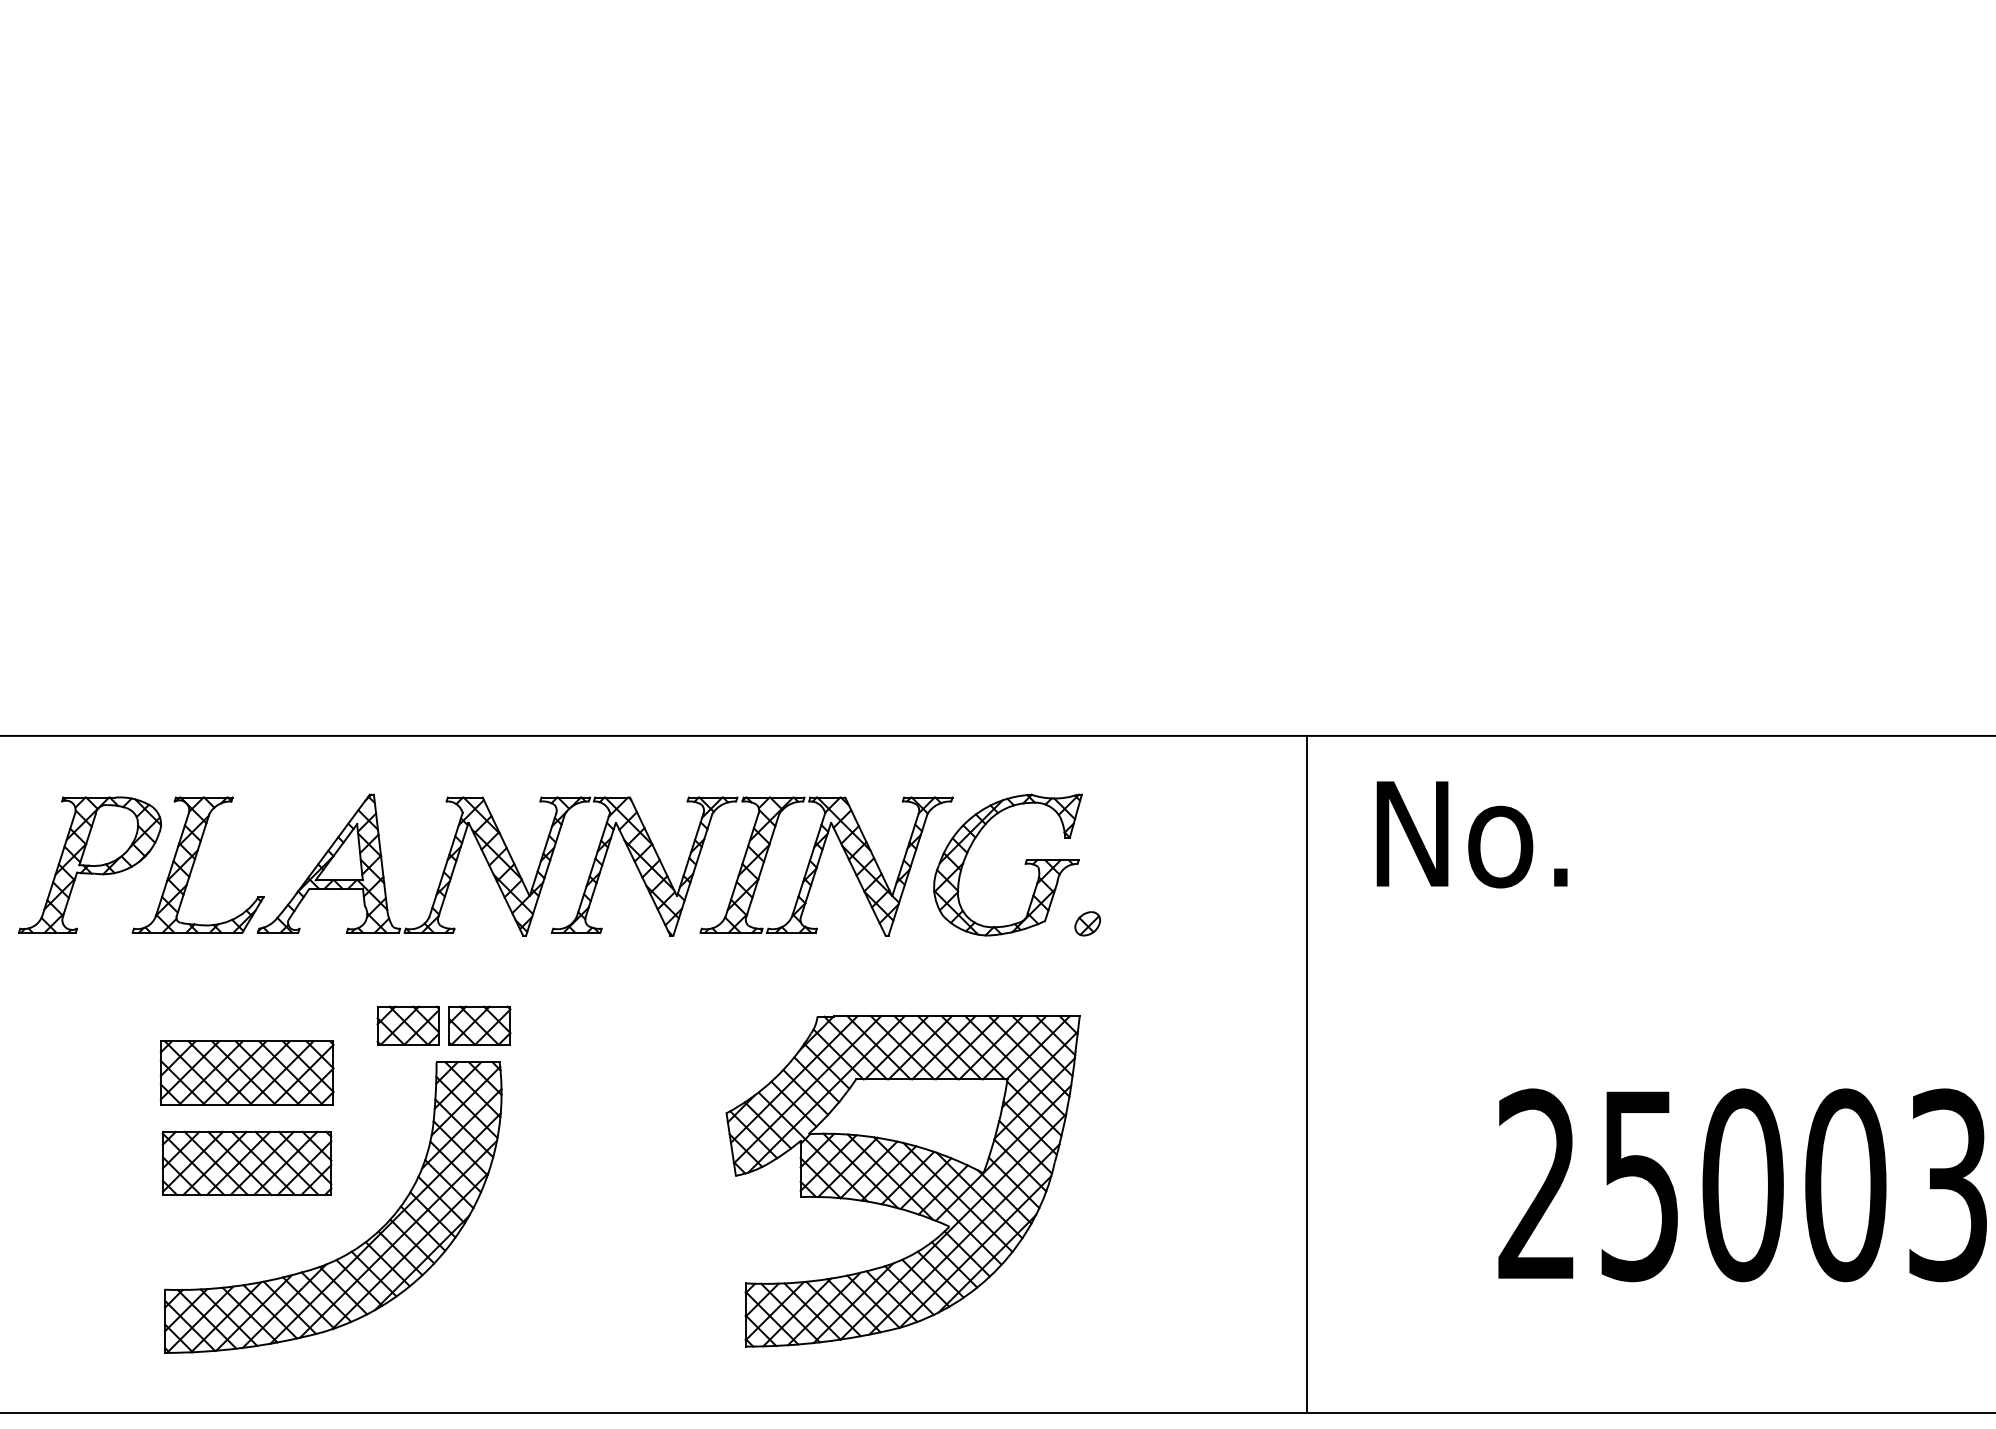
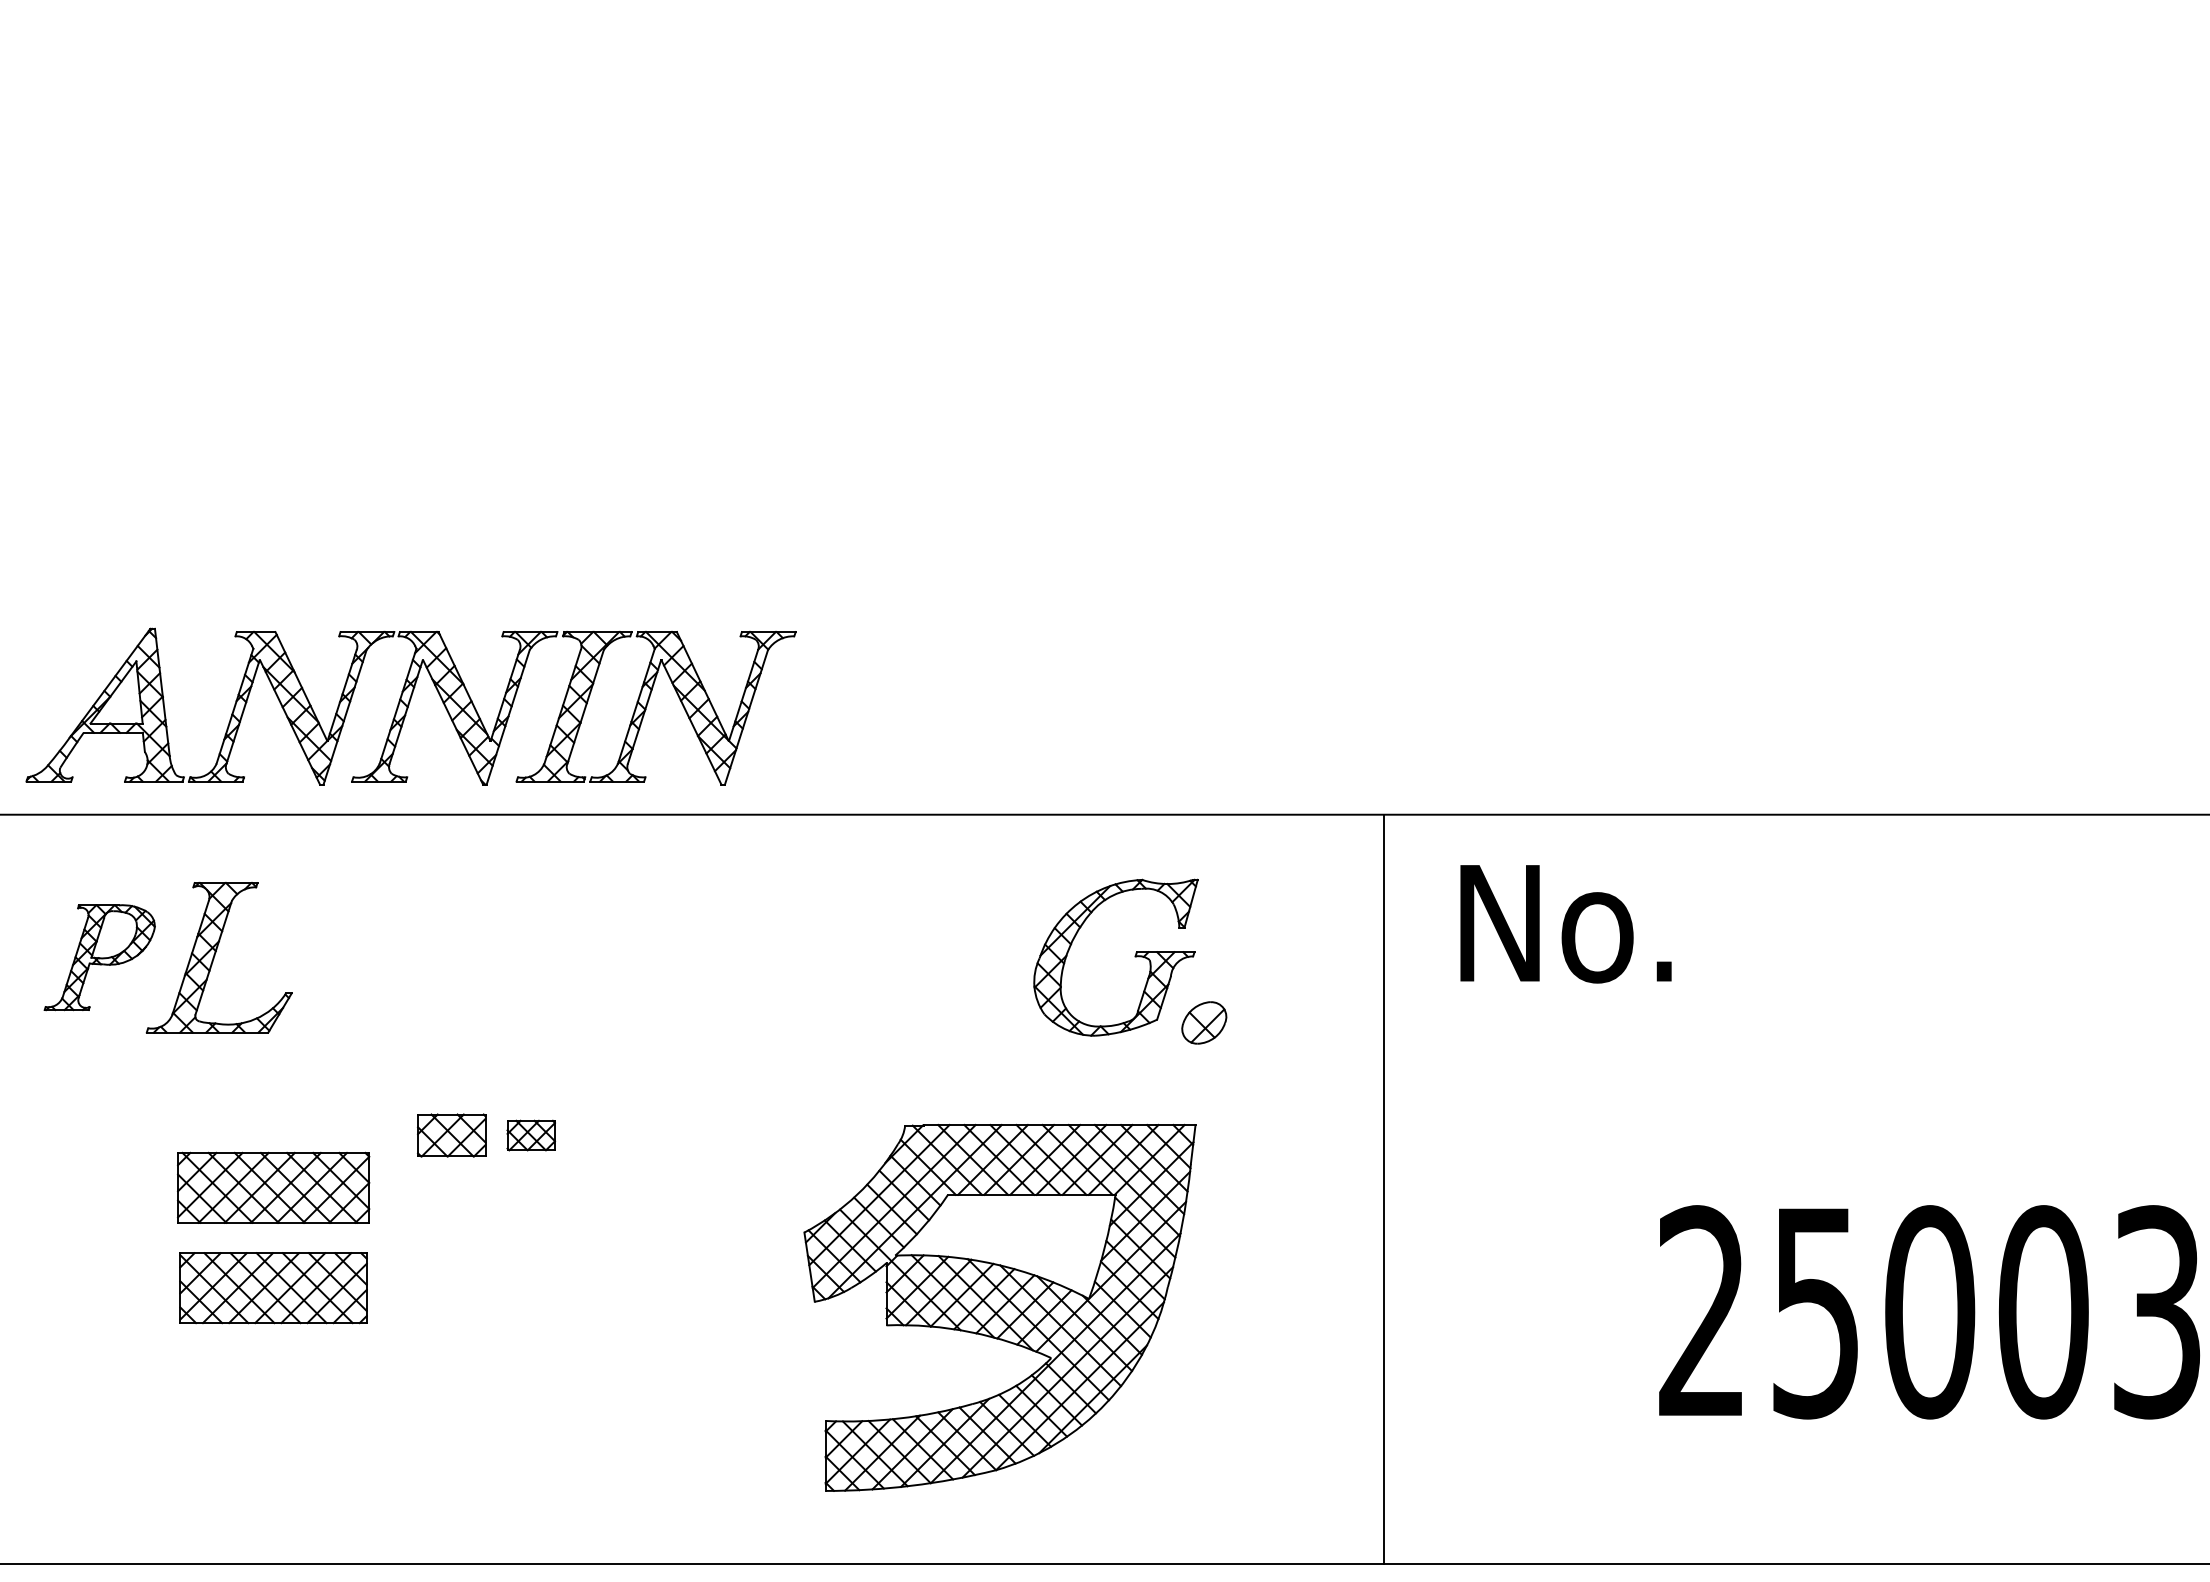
text: (1471, 835) -> (1565, 924), moved
part: (89, 864) -> (99, 957), size x0.7
part: (604, 864) -> (410, 706), moved
part: (1087, 923) -> (1204, 1022), size x1.6
part: (480, 1025) -> (531, 1135), size x0.7
line: (1307, 1074) -> (1384, 1189), moved
part: (359, 1245) -> (398, 1378), removed

